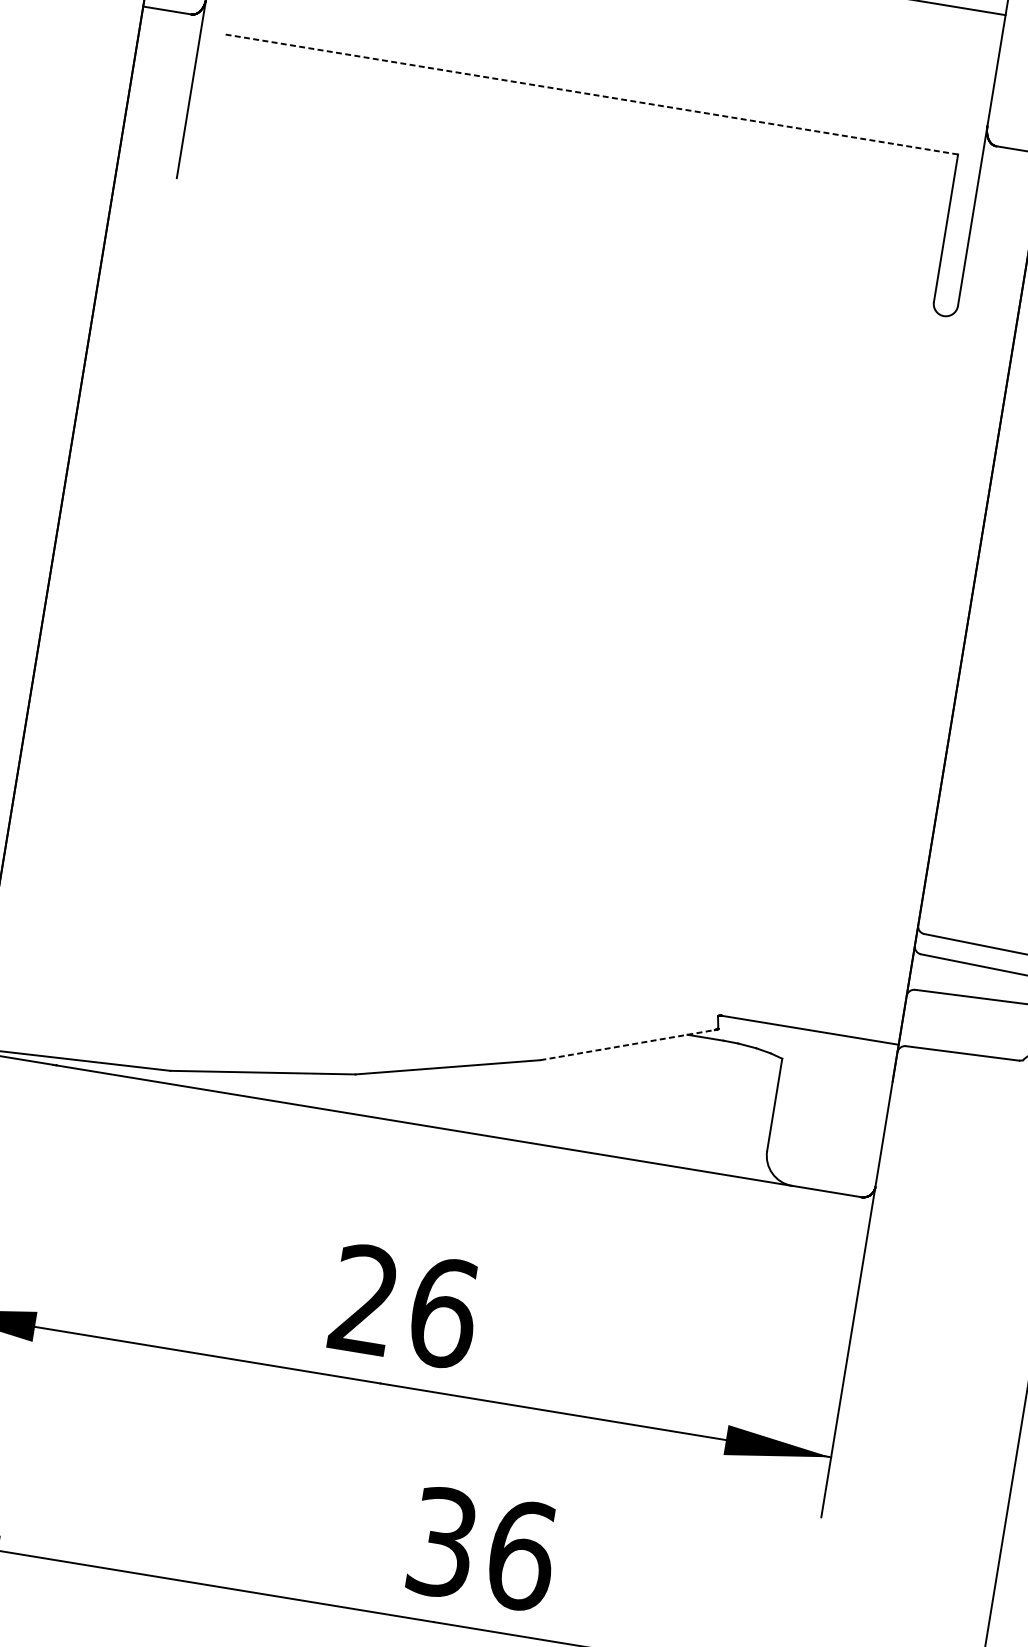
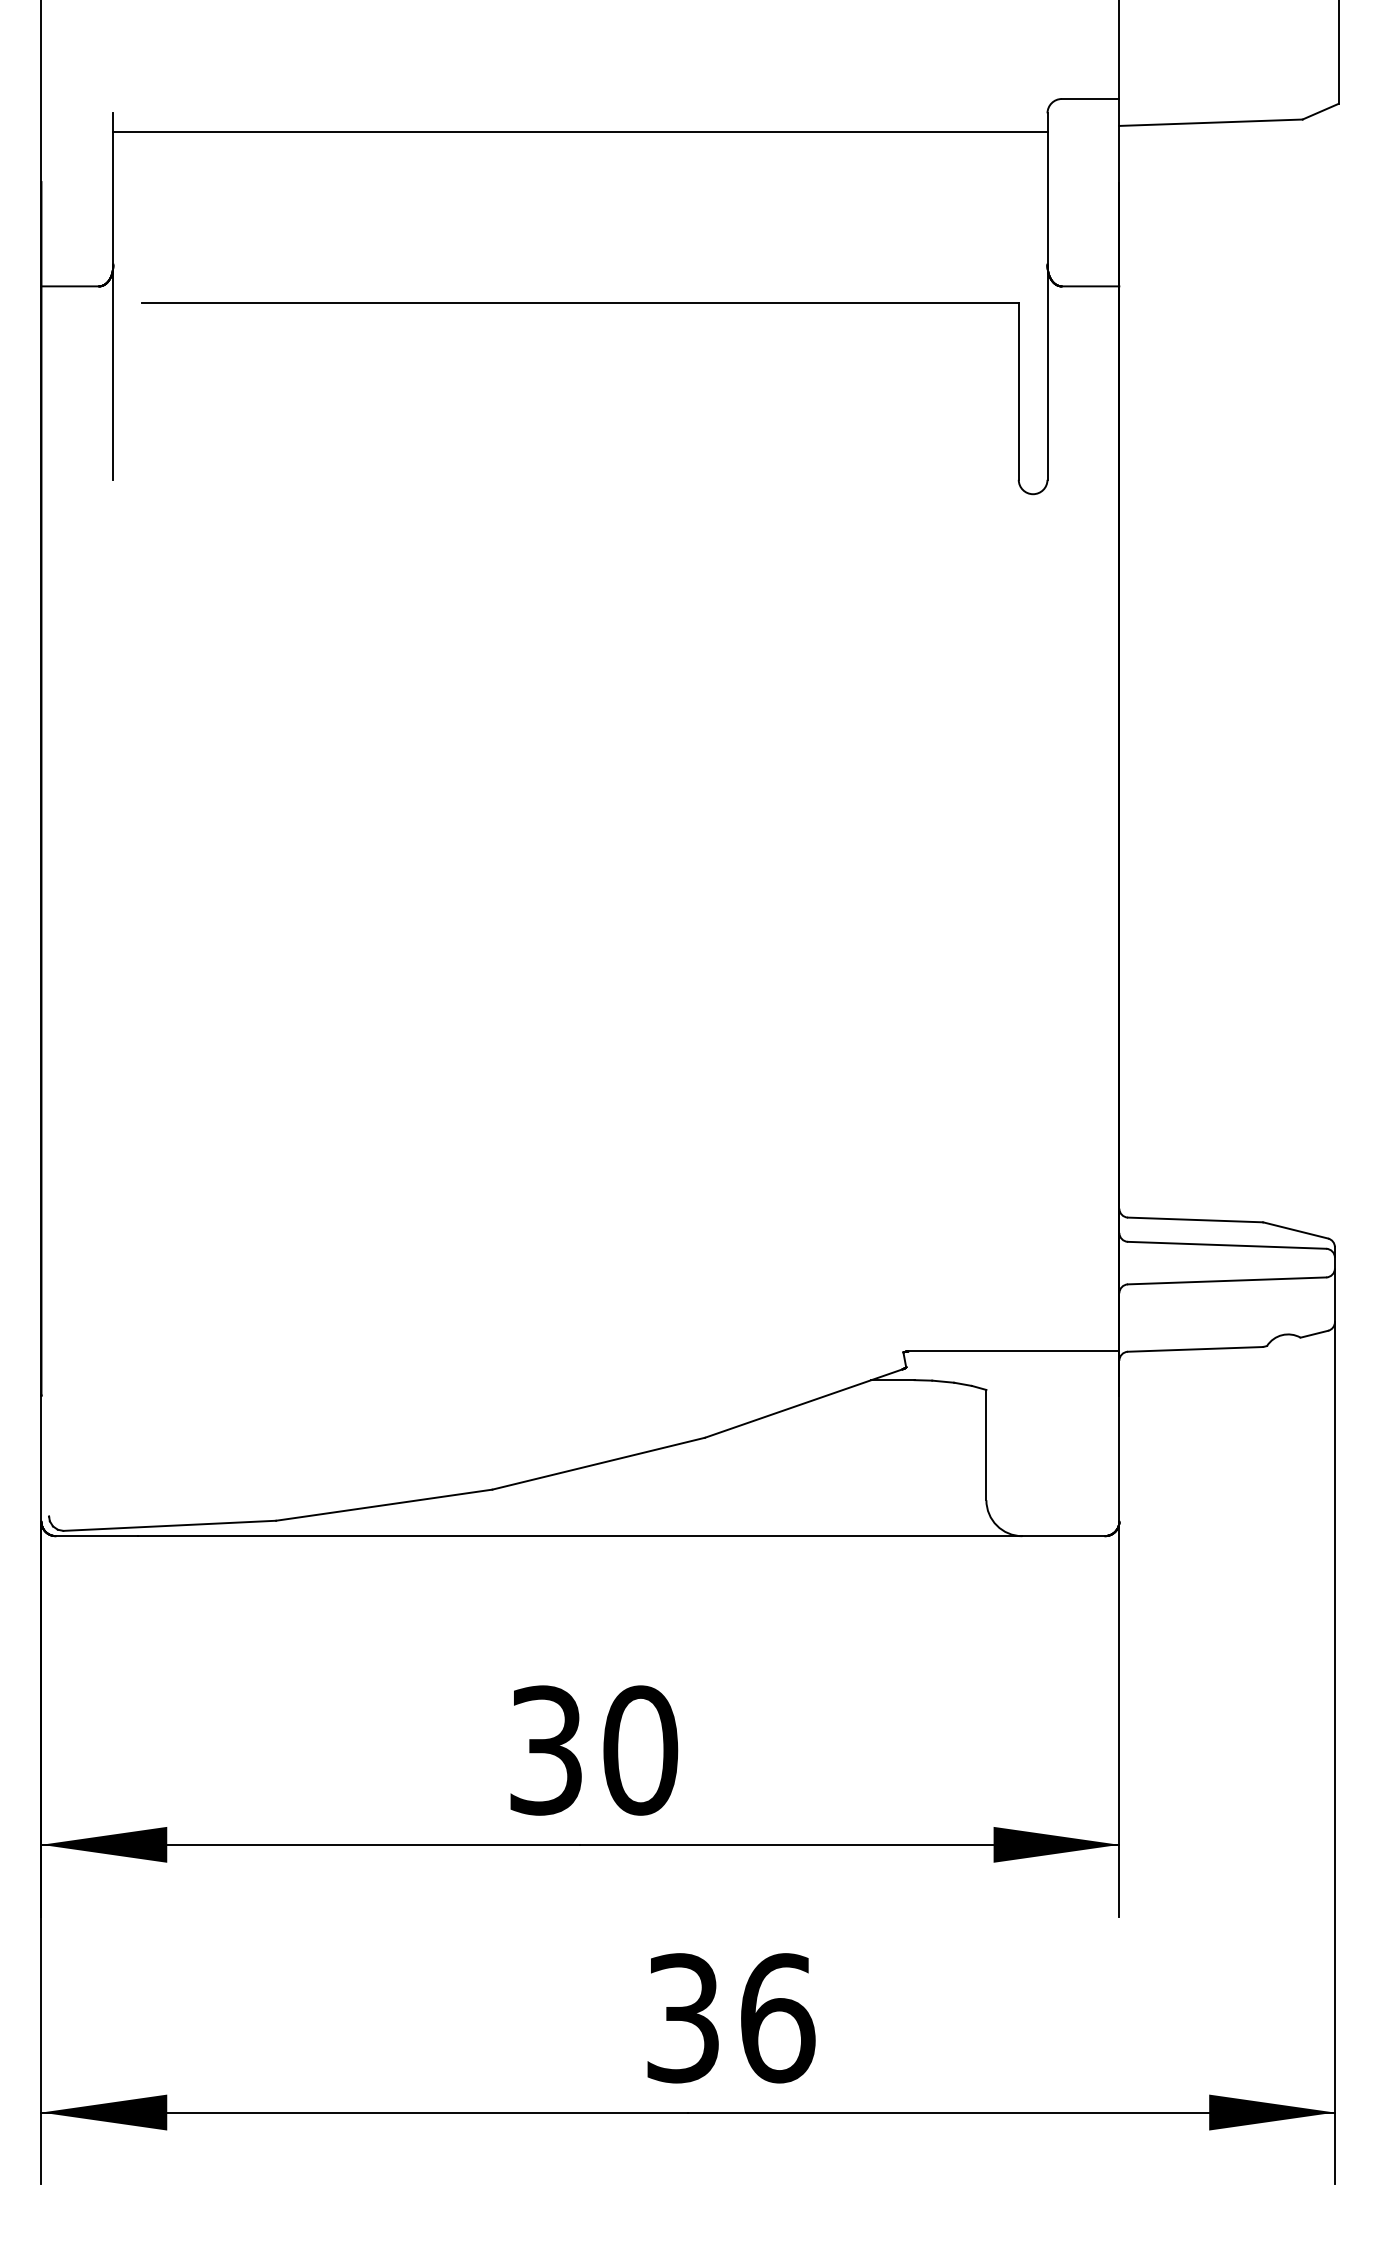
line: (590, 94) -> (579, 303), dashed -> solid
line: (628, 1045) -> (804, 1403), dashed -> solid
text: (405, 1306) -> (594, 1750), 26 -> 30

